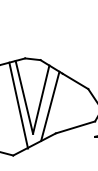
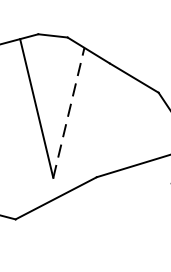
line: (41, 99) -> (69, 112), solid -> dashed
line: (18, 105) -> (25, 124), removed
line: (50, 105) -> (86, 124), removed

